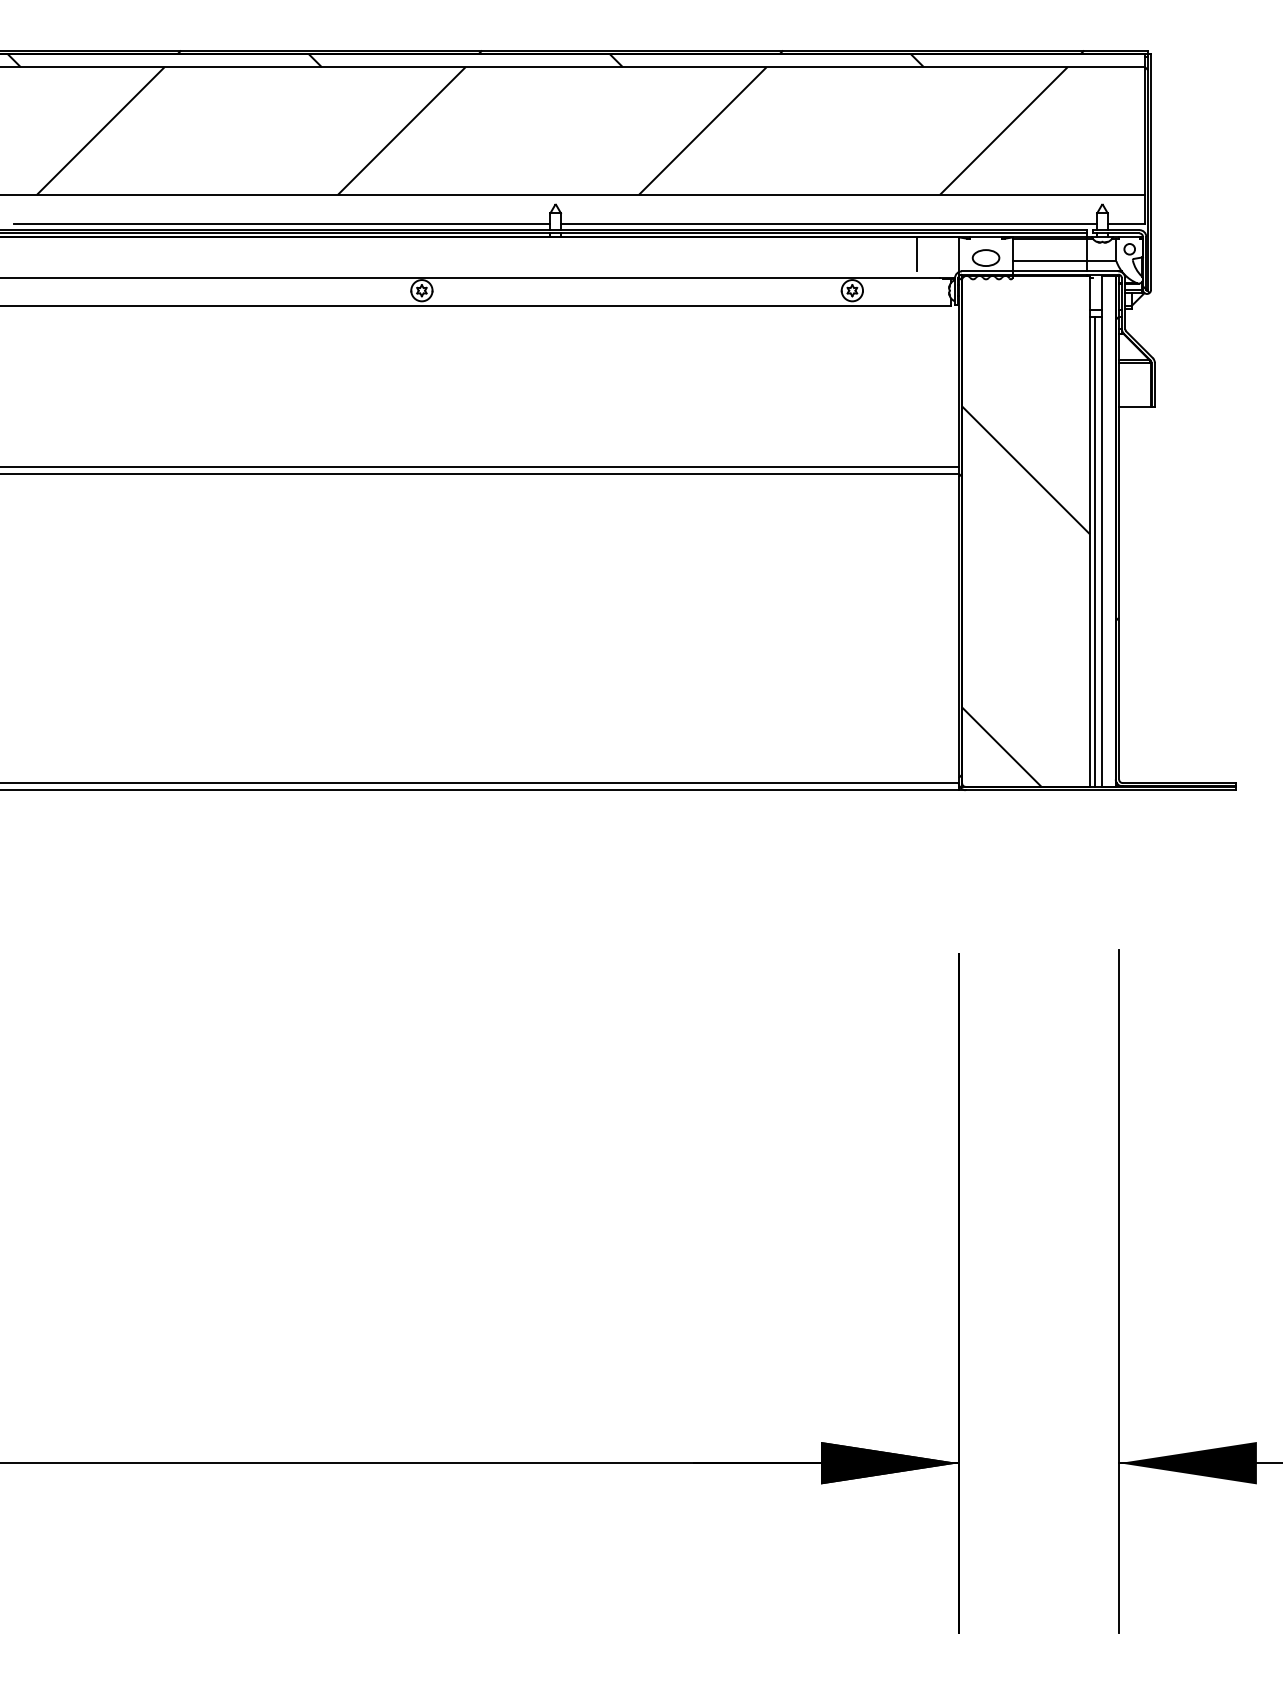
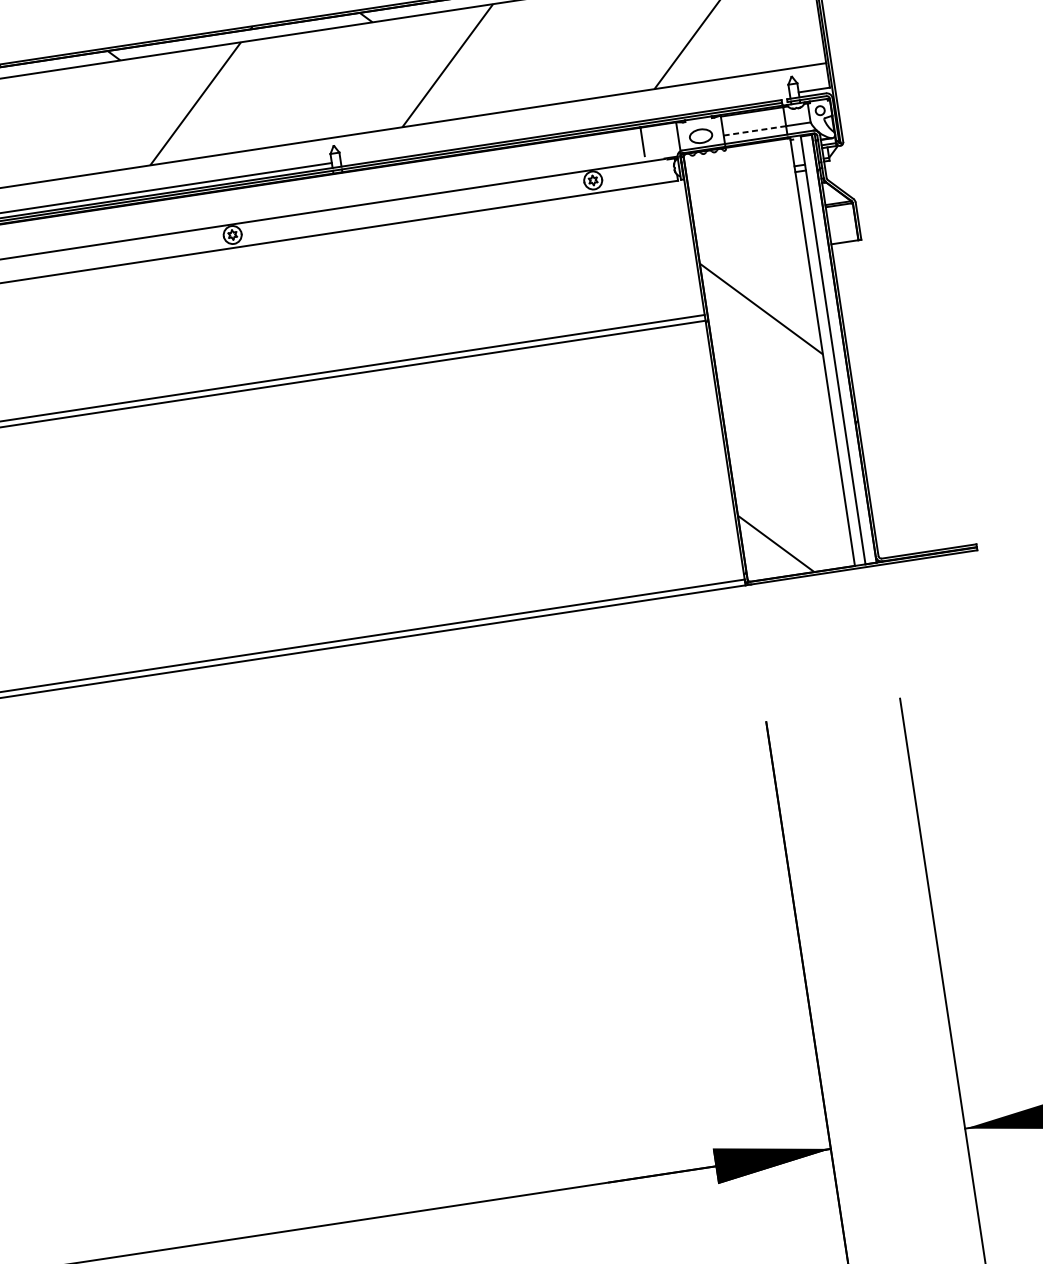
line: (829, 224) -> (565, 127), removed
line: (1050, 261) -> (755, 130), solid -> dashed
line: (1094, 551) -> (829, 368), removed

